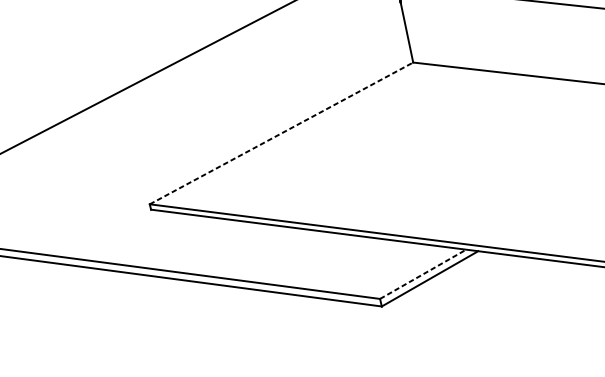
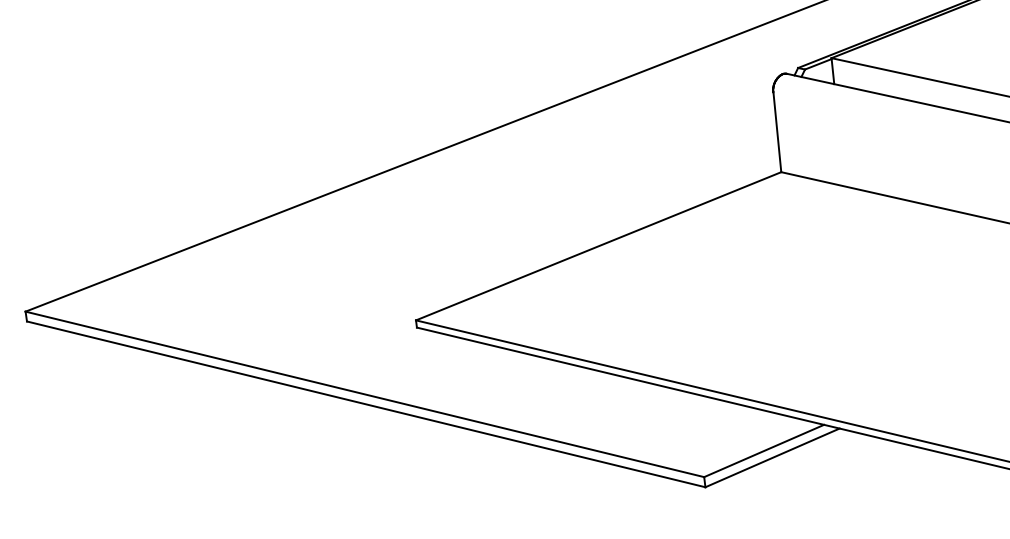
line: (282, 133) -> (599, 246), dashed -> solid
line: (423, 273) -> (764, 450), dashed -> solid

